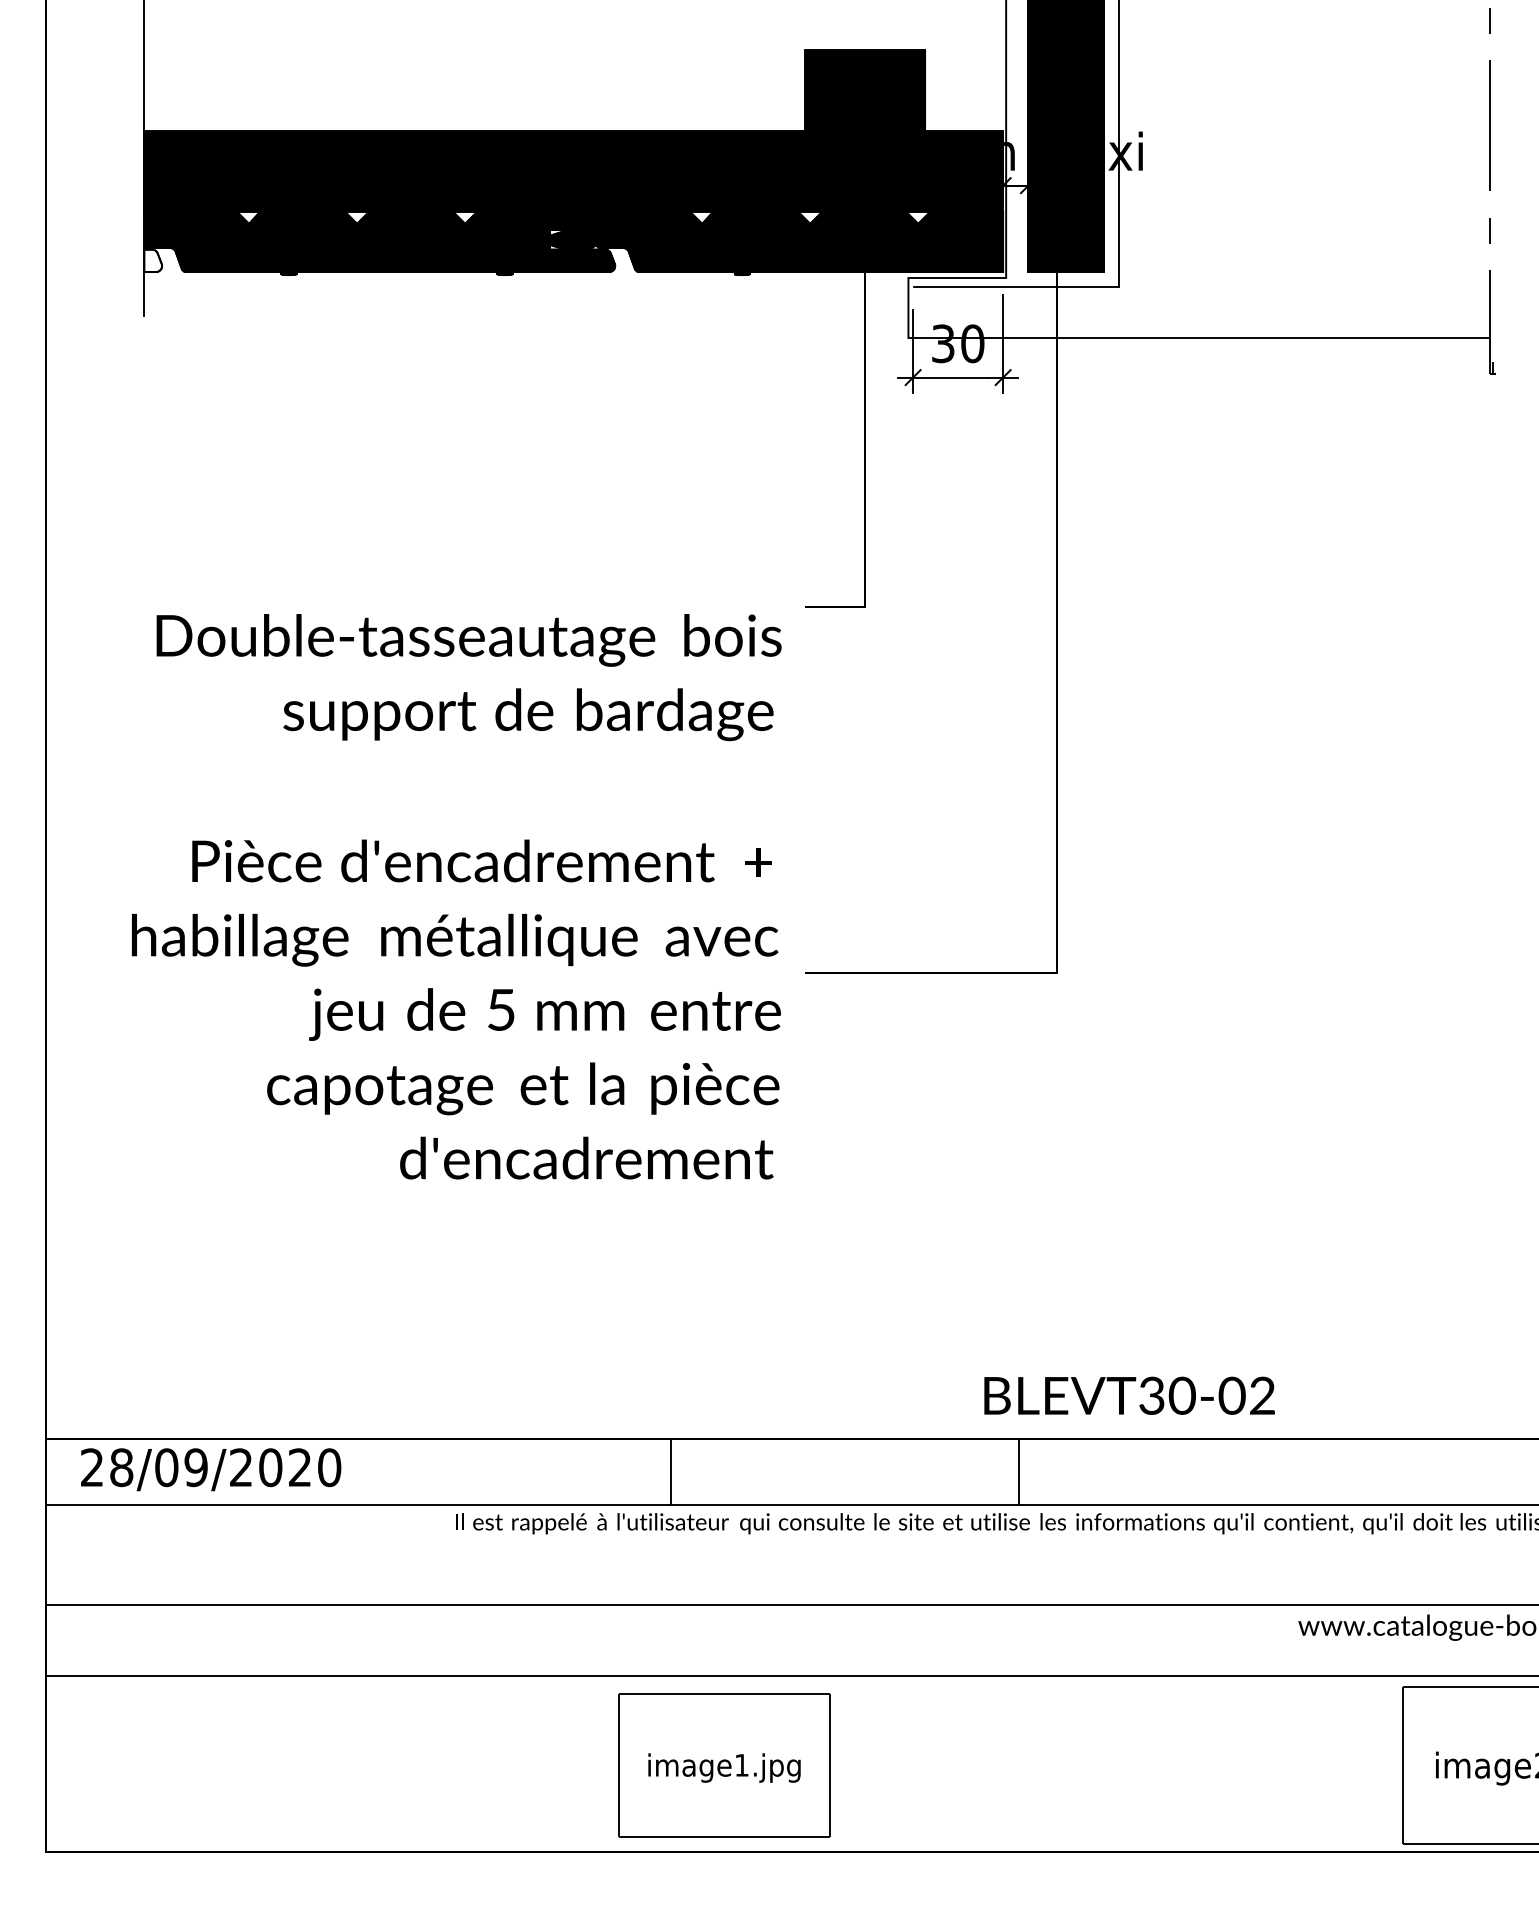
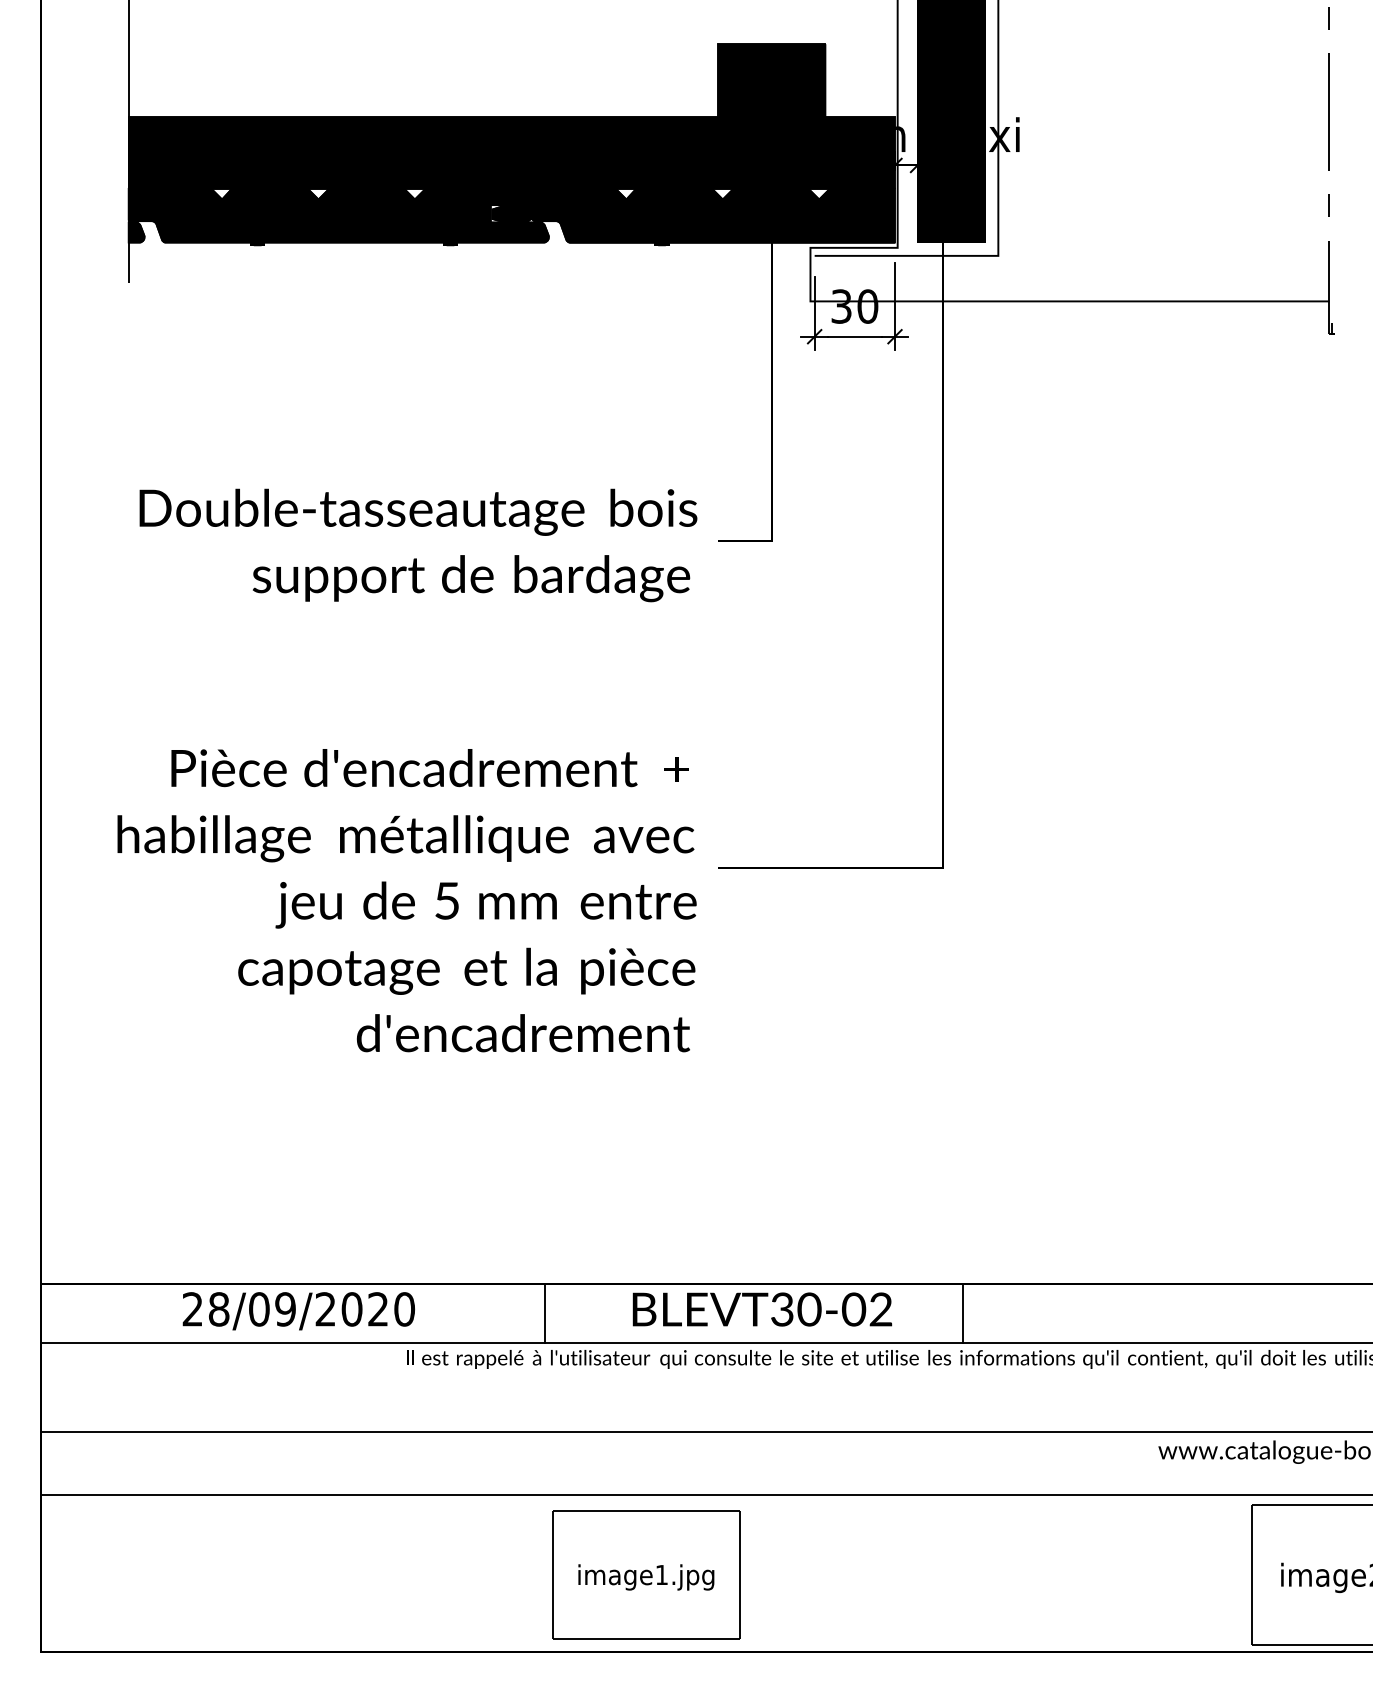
fill: (153, 260) -> (136, 232), added
text: (468, 677) -> (417, 545), moved
text: (1129, 1395) -> (762, 1309), moved
text: (211, 1469) -> (299, 1311), moved
line: (670, 1472) -> (544, 1313), moved
line: (1019, 1472) -> (963, 1313), moved

